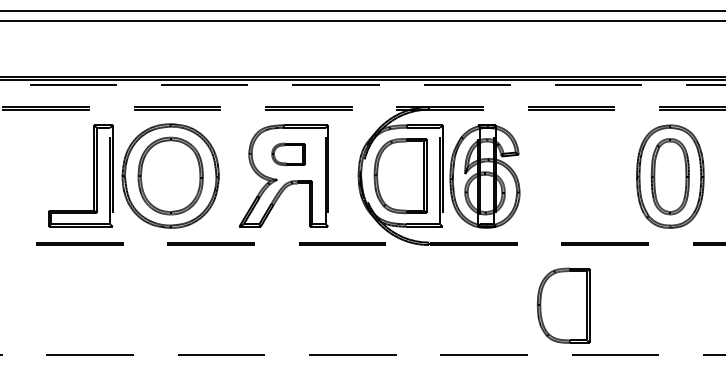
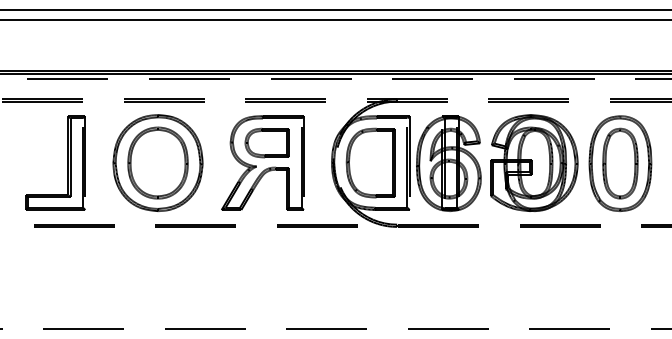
part: (287, 153) -> (266, 142), size x1.43
part: (93, 175) -> (67, 162), moved
part: (577, 175) -> (534, 162), added
part: (563, 305) -> (521, 282), removed

